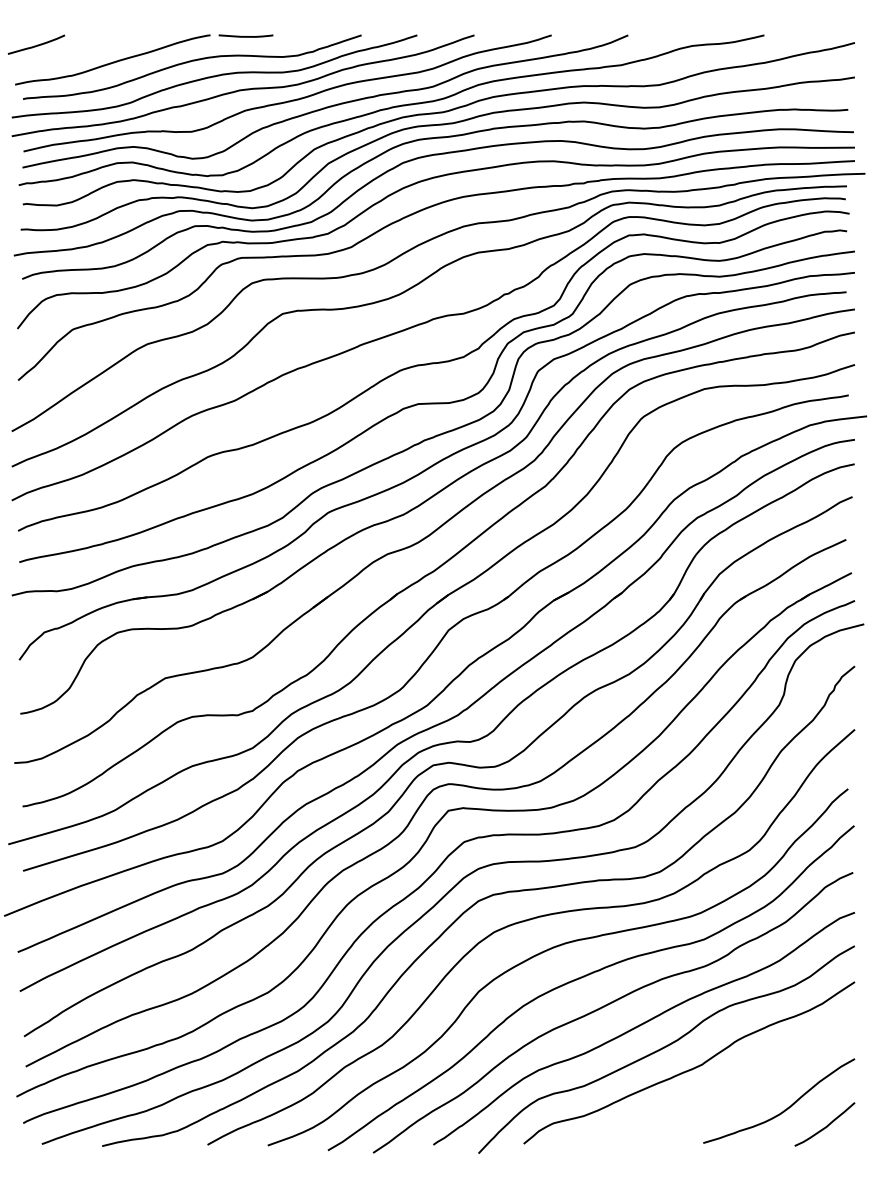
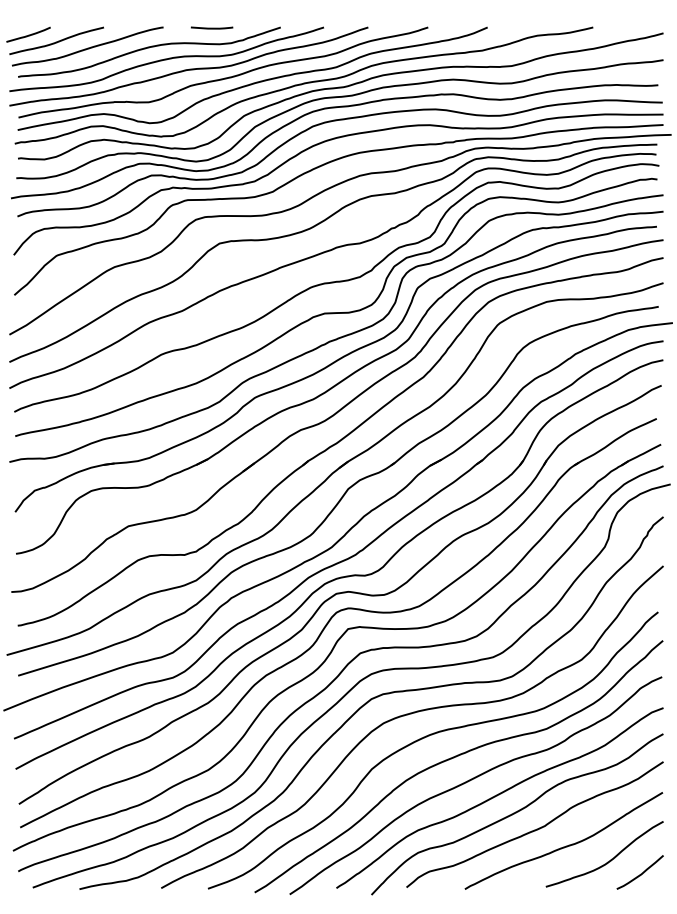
line: (245, 36) -> (211, 28), moved
curve: (72, 53) -> (56, 41), added
curve: (728, 1090) -> (565, 846), added

